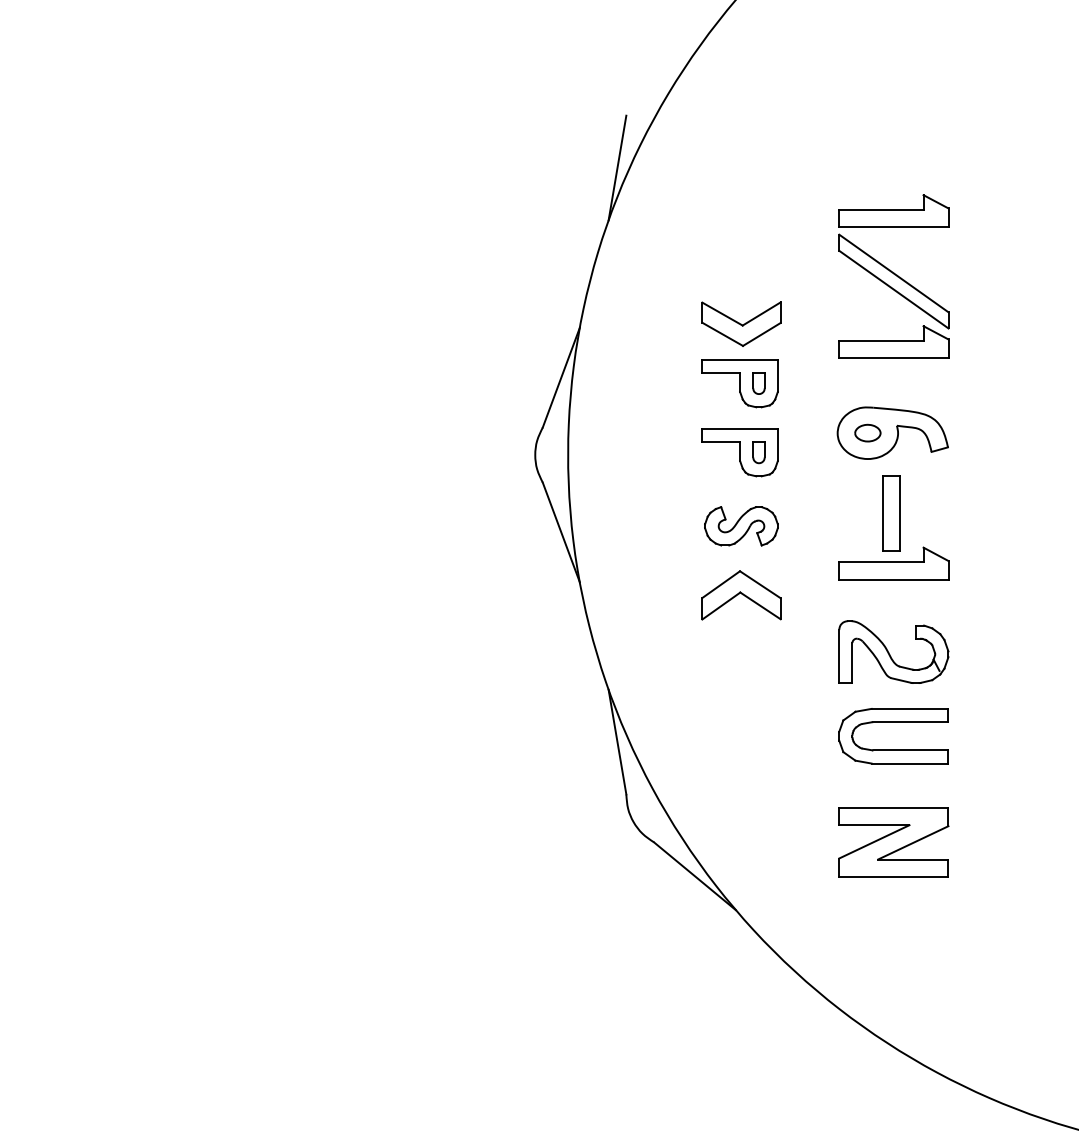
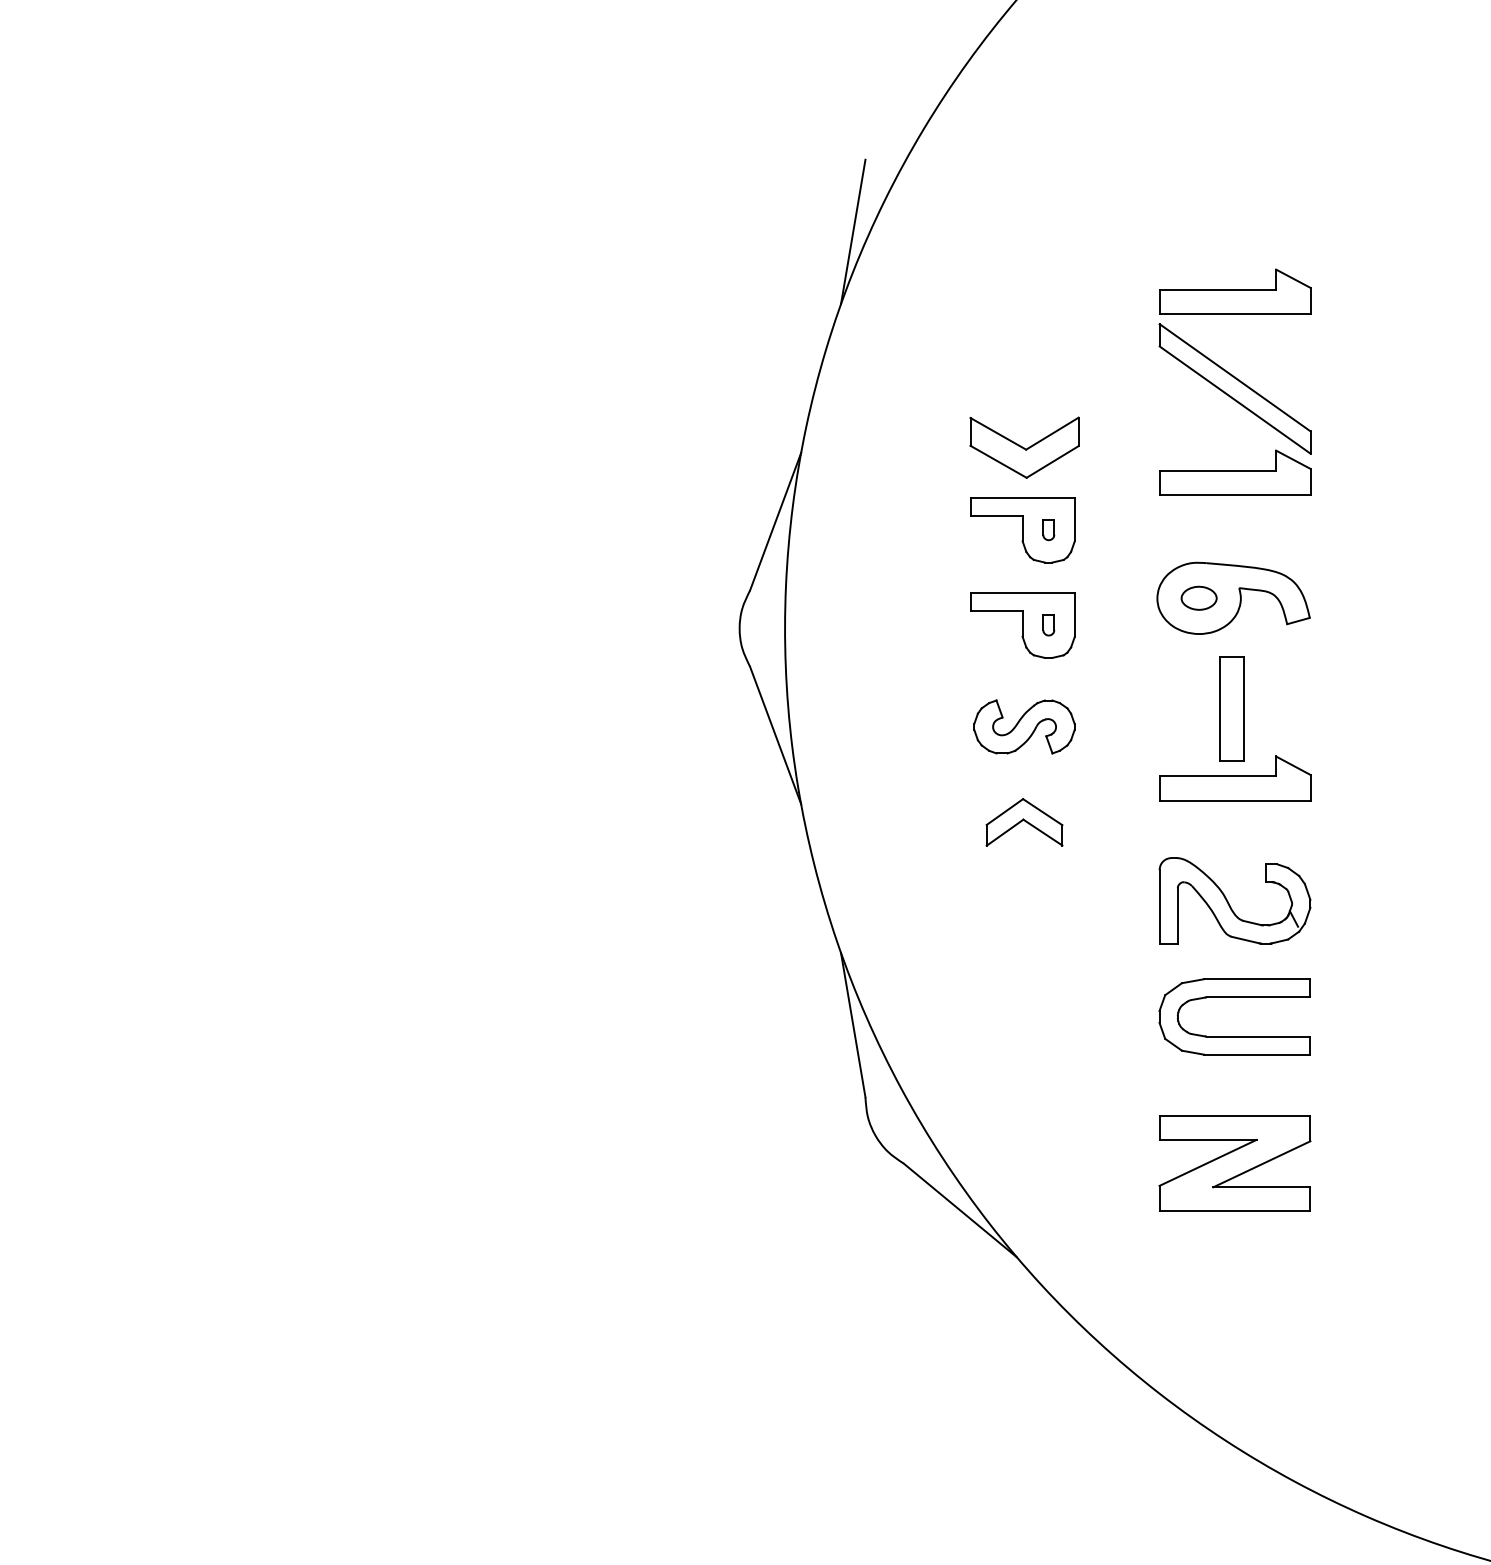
part: (758, 384) -> (1048, 530), size x0.7
part: (758, 452) -> (1048, 625), size x0.7
part: (741, 595) -> (1024, 822), size x0.7

